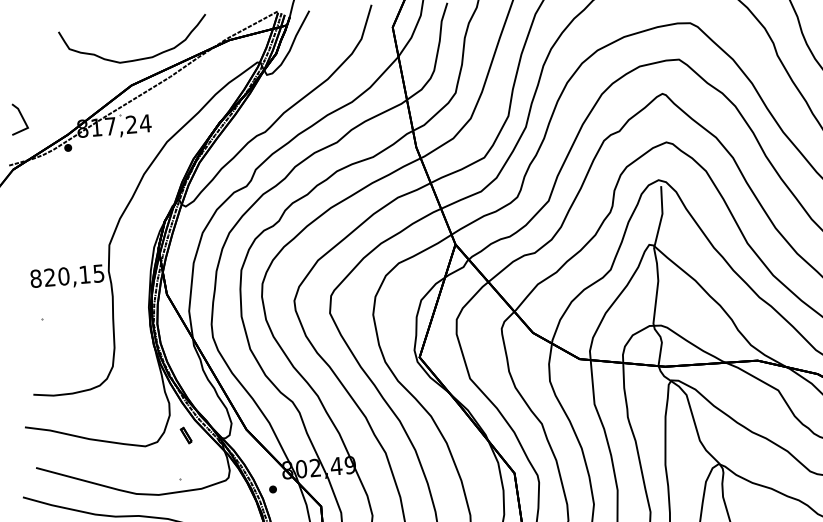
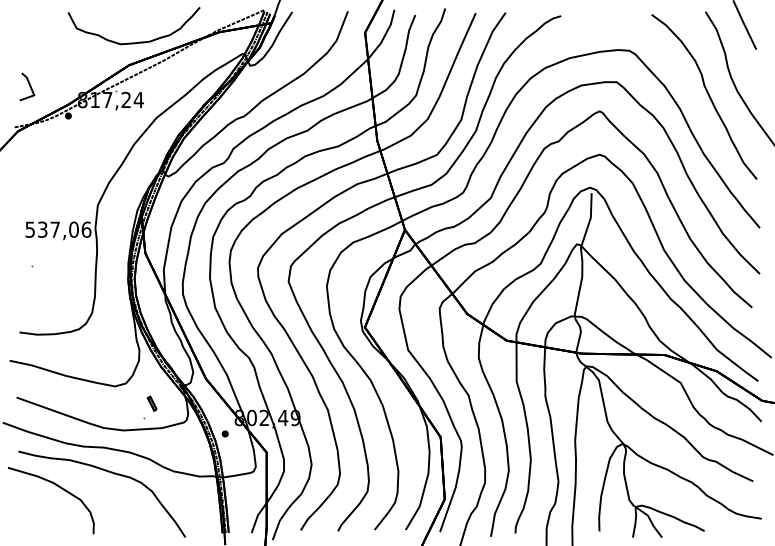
text: (67, 275) -> (58, 229), 820,15 -> 537,06
part: (185, 435) -> (151, 403), moved

